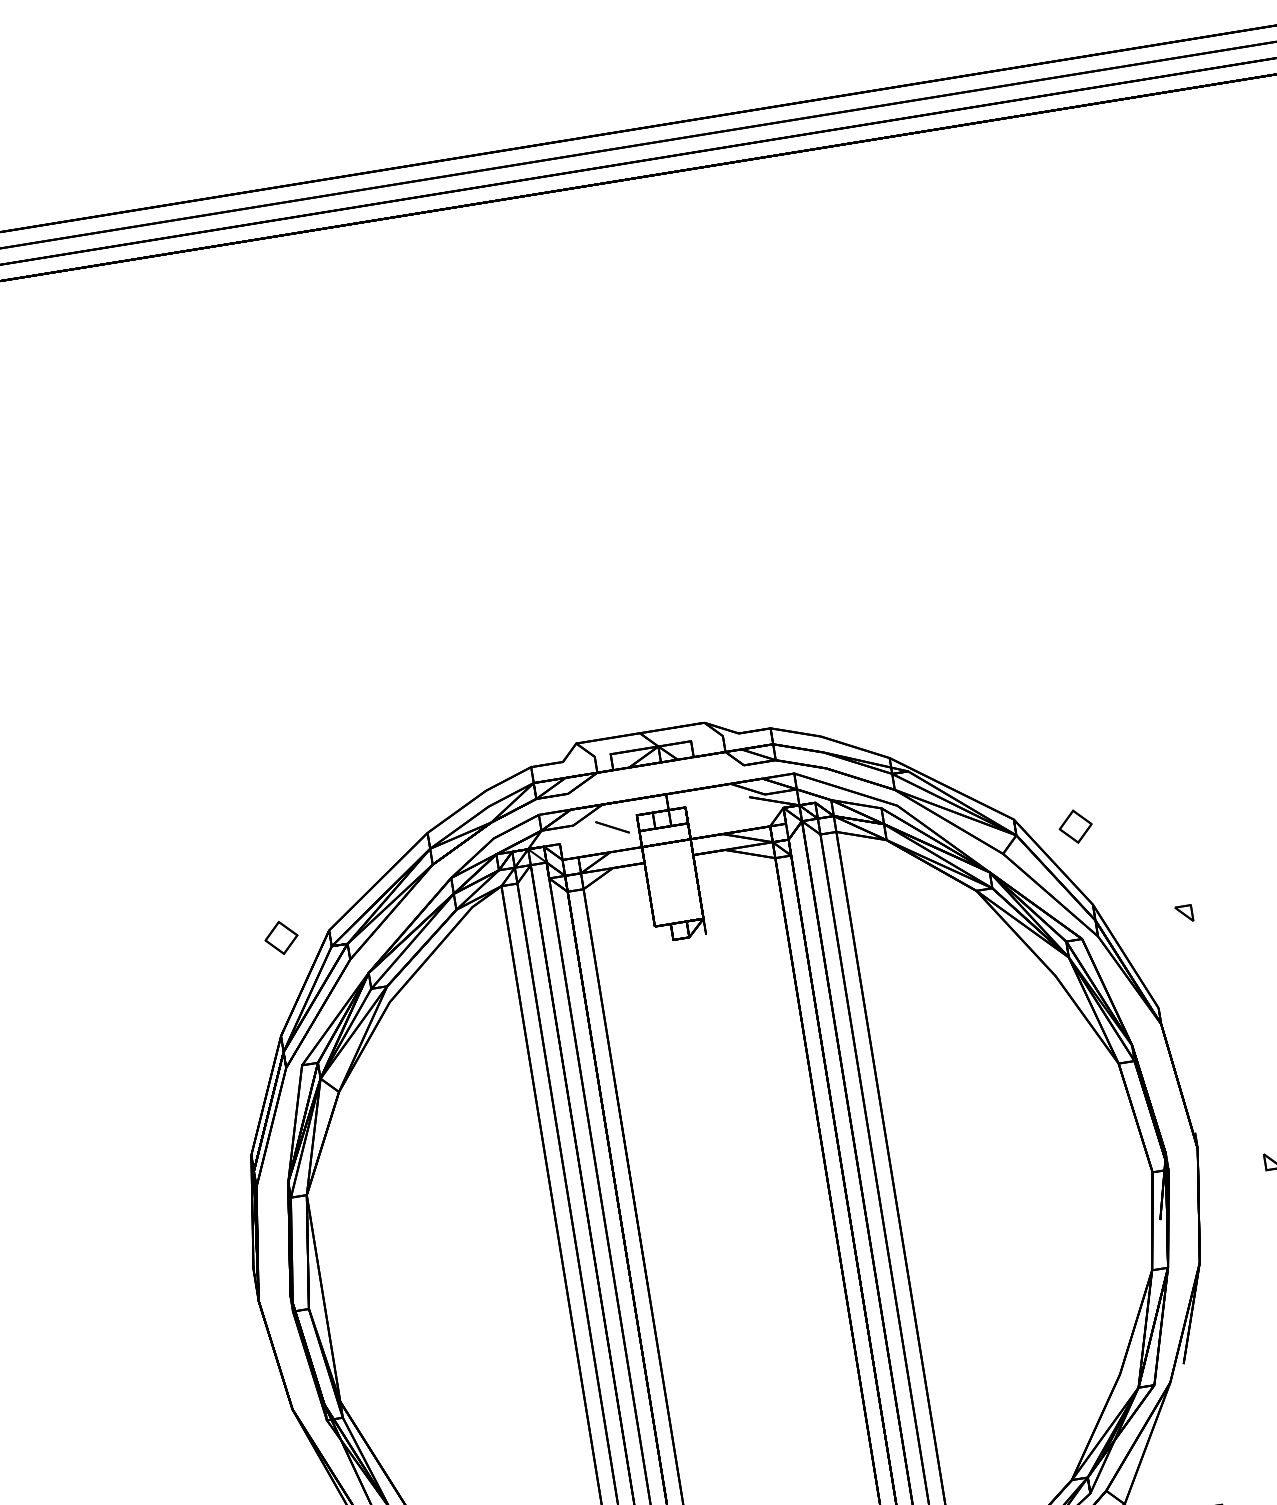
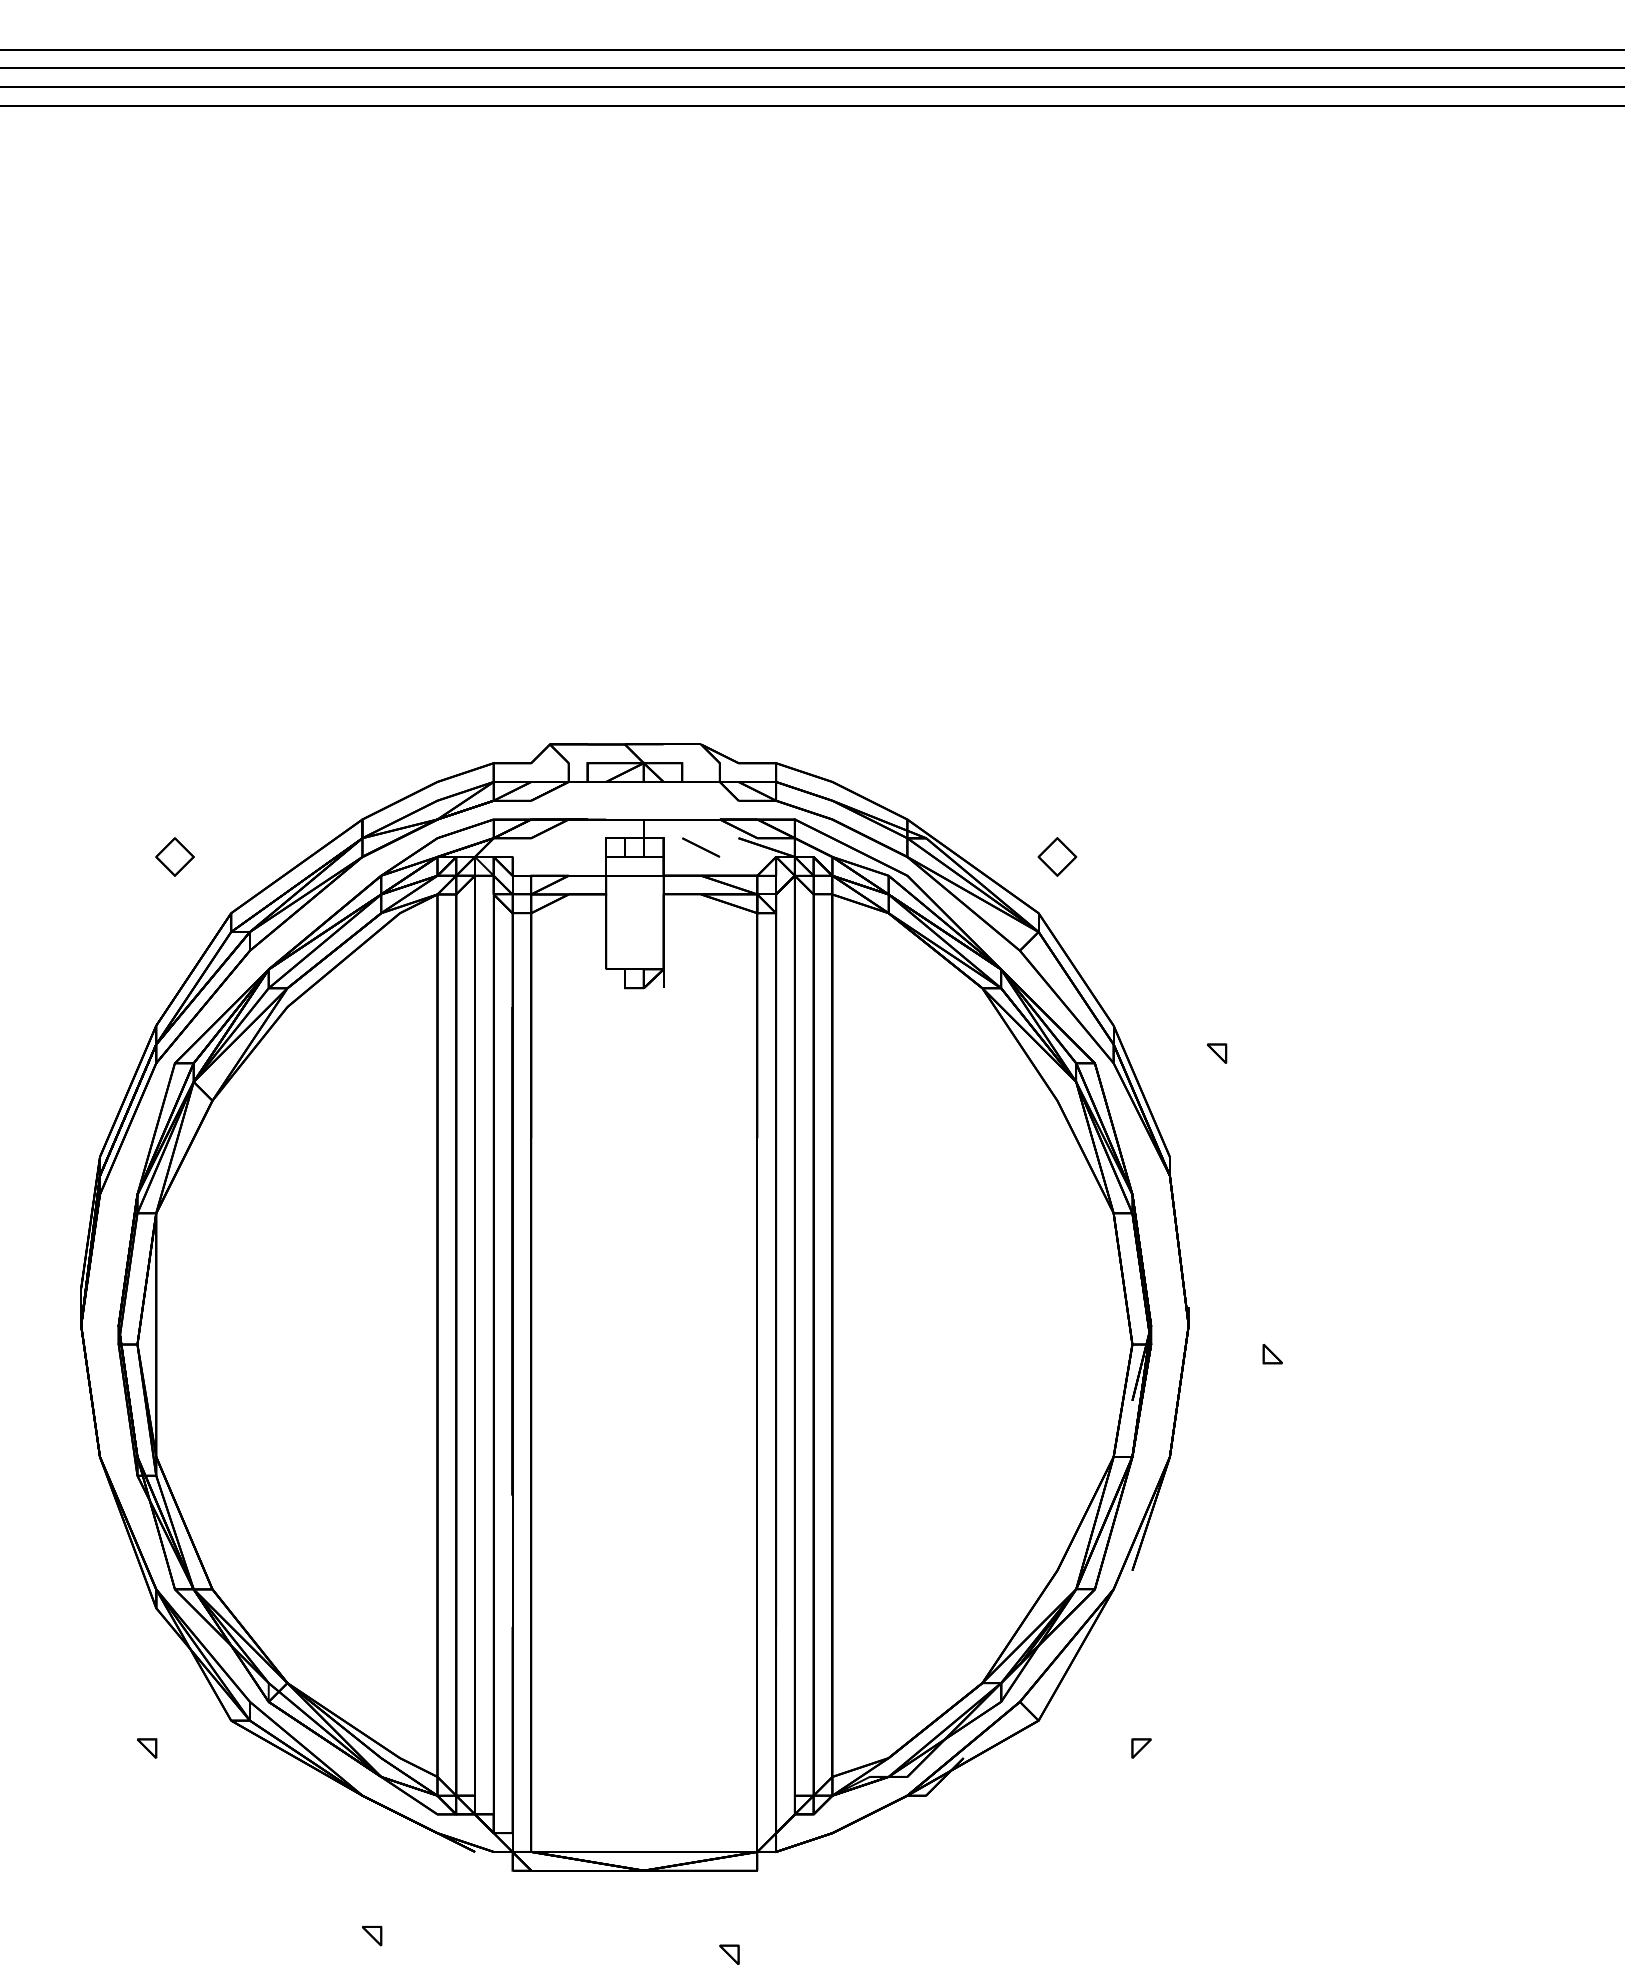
part: (1075, 826) -> (1057, 856), moved
line: (612, 827) -> (701, 847), moved
part: (280, 937) -> (174, 856), moved

